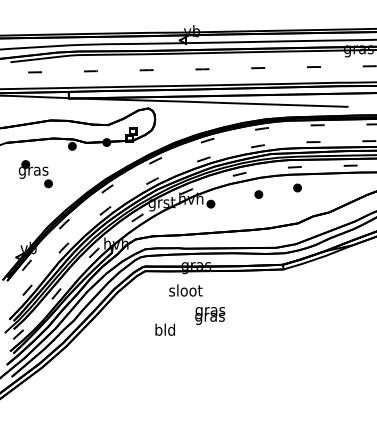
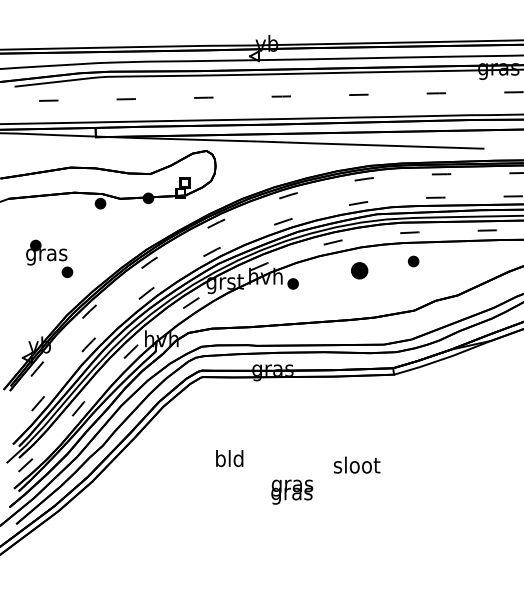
part: (35, 174) -> (49, 259), moved
part: (258, 194) -> (359, 270), size x1.6
text: (185, 290) -> (356, 465), moved
text: (210, 315) -> (292, 491), moved

